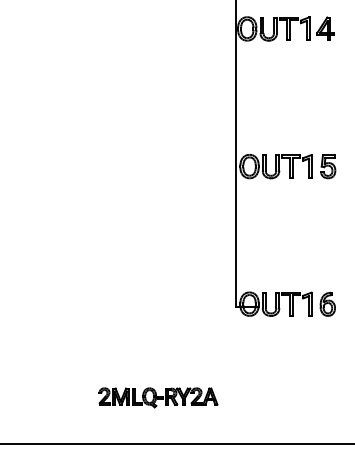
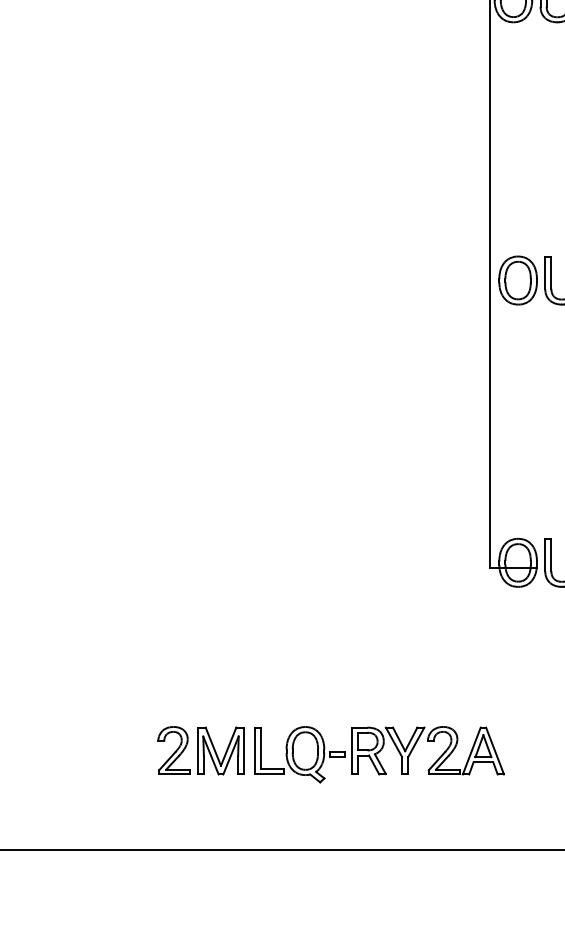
part: (158, 397) -> (331, 754), size x1.43

